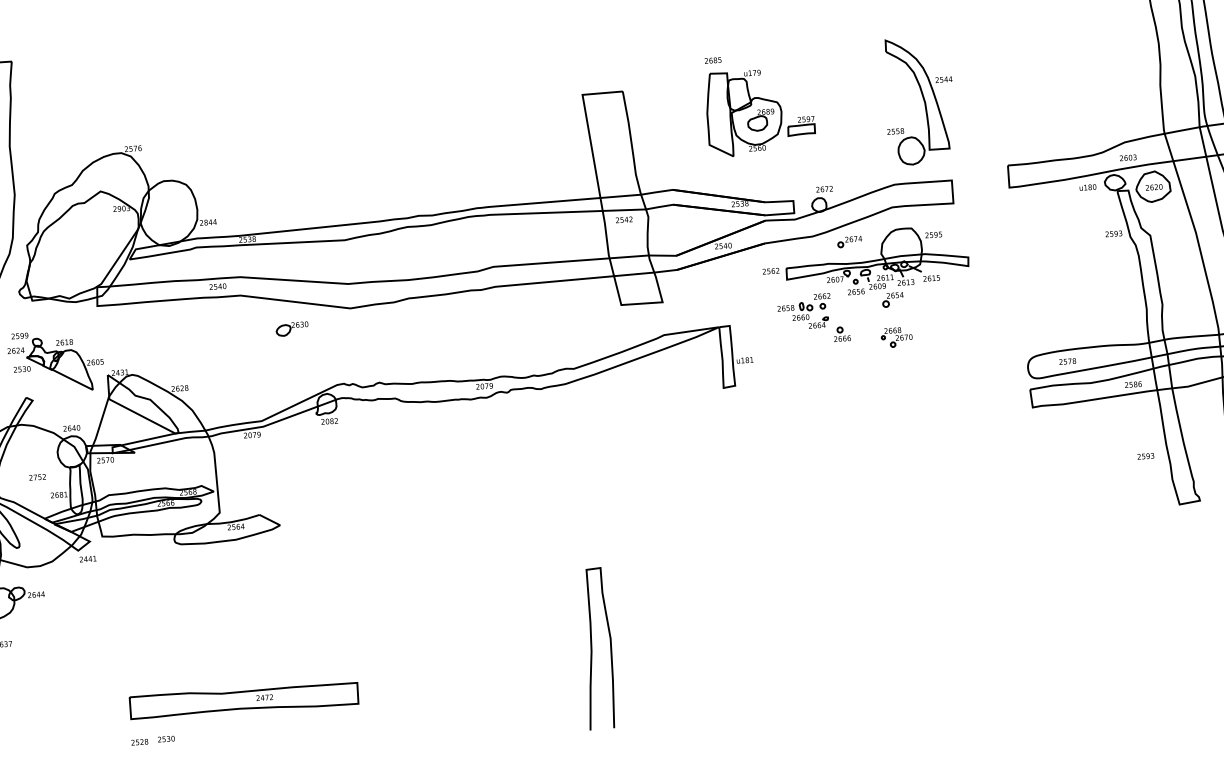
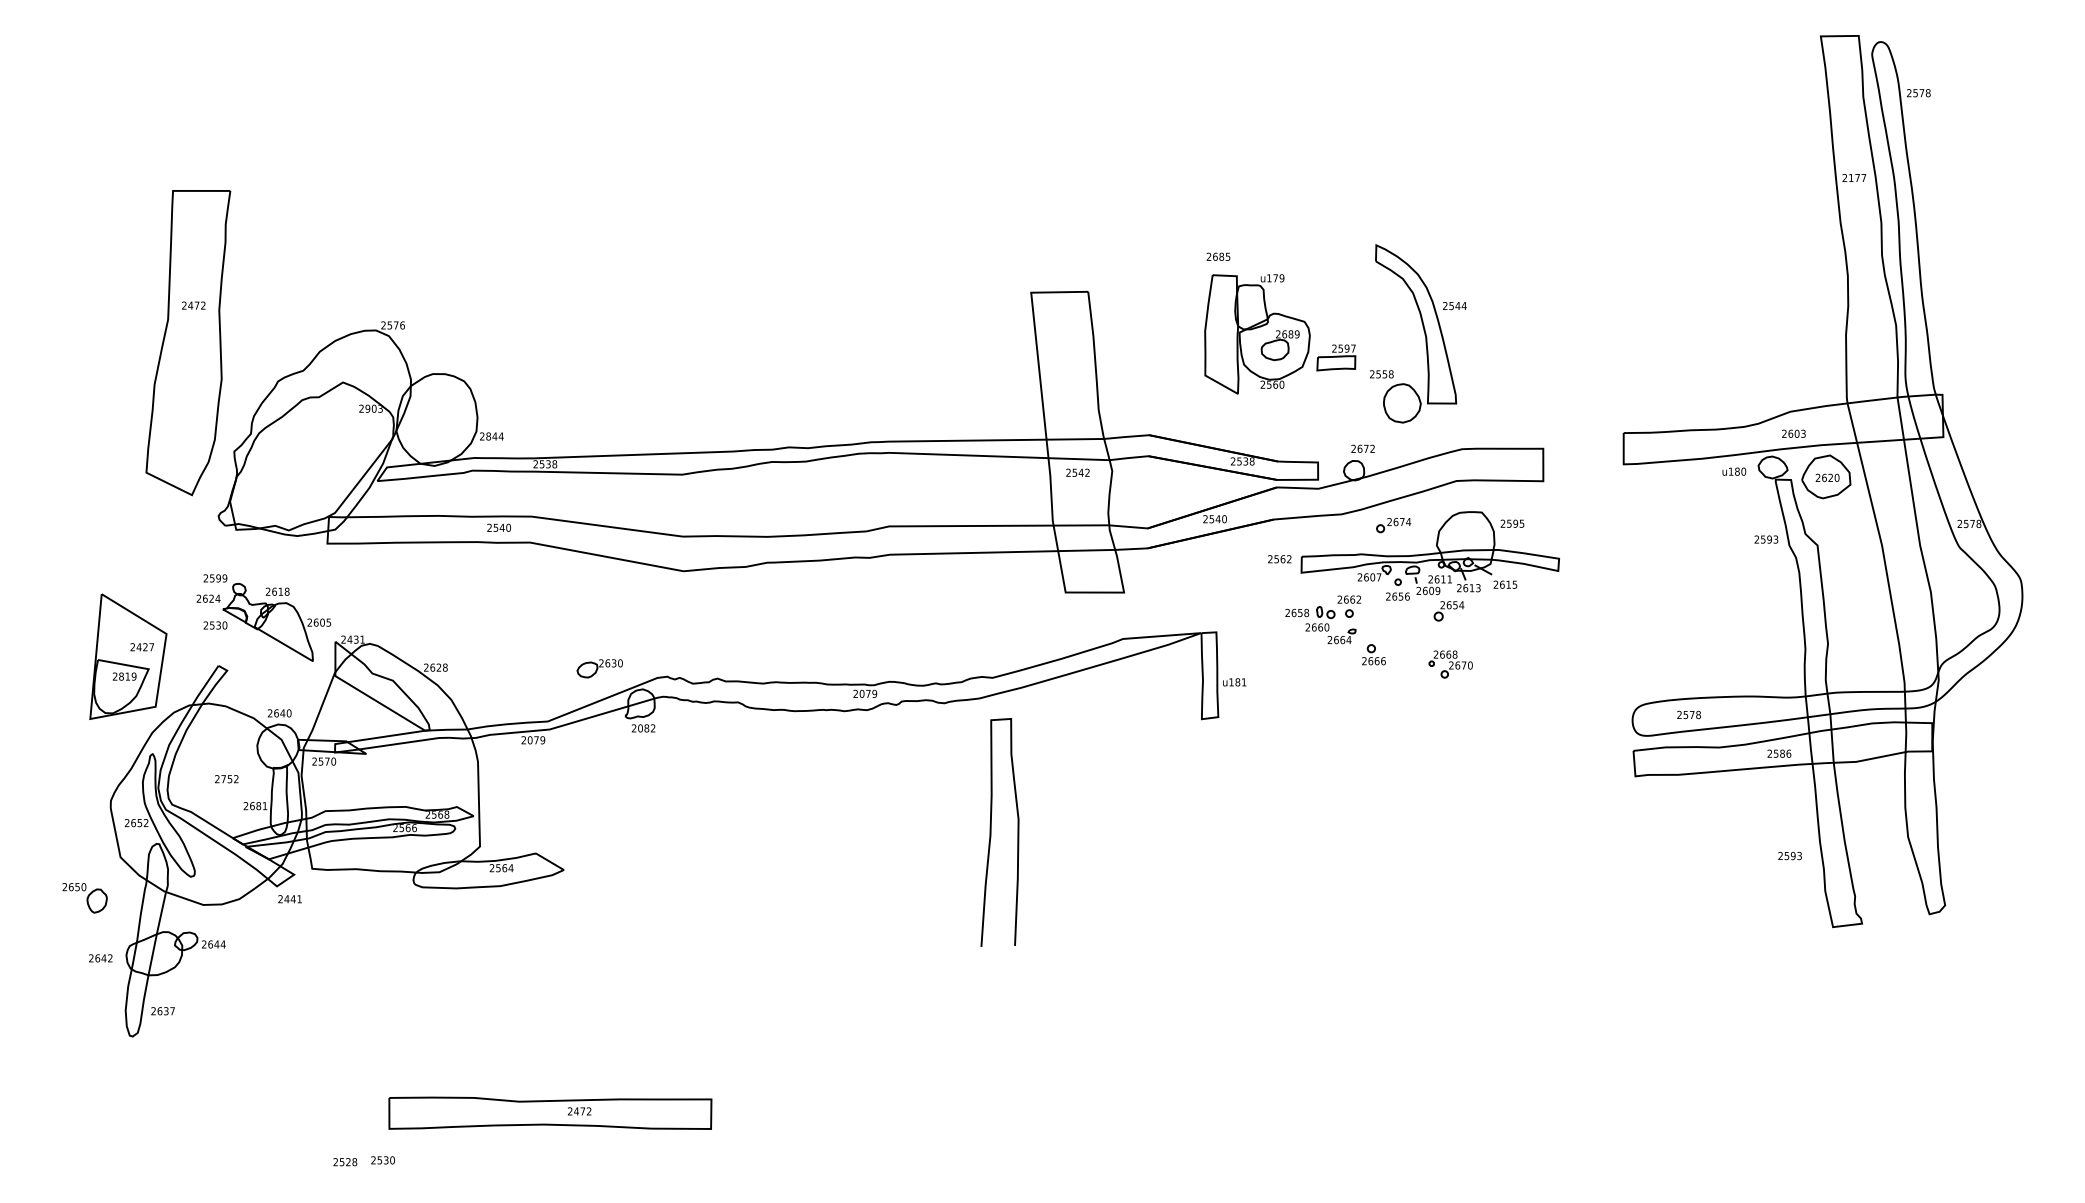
part: (919, 100) -> (1418, 333), moved
part: (292, 328) -> (599, 668), moved
curve: (592, 649) -> (991, 832), moved
part: (244, 699) -> (550, 1112), moved

